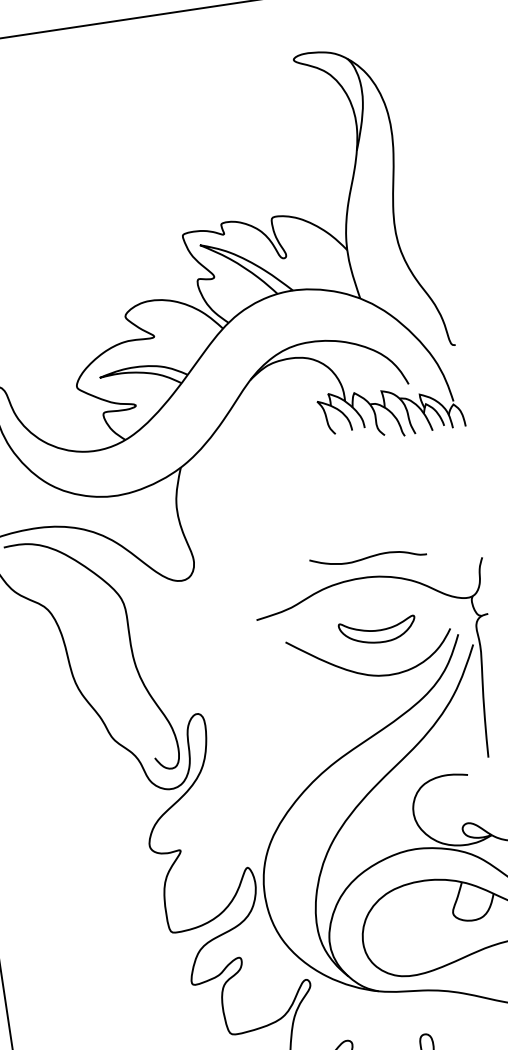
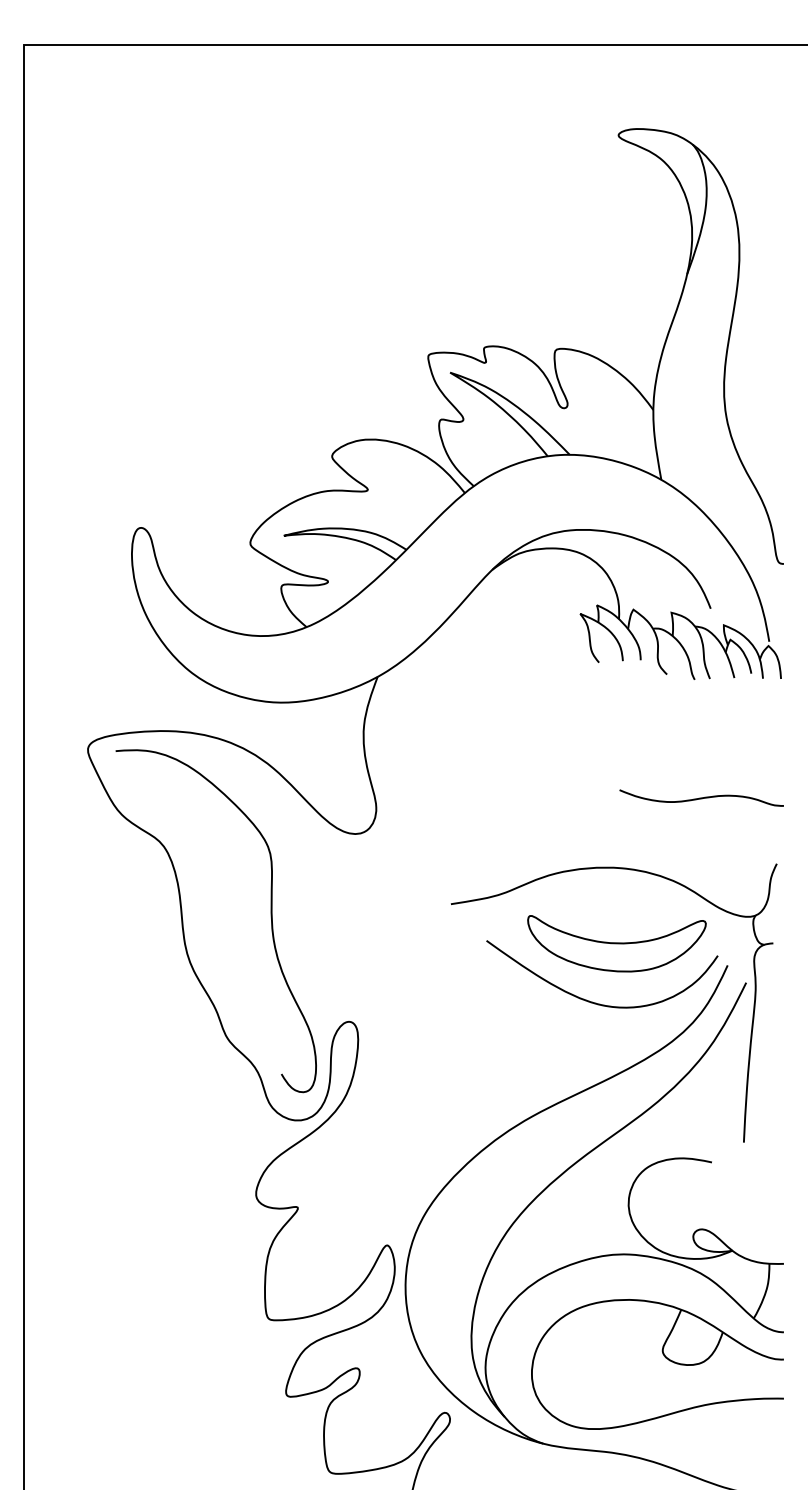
curve: (367, 556) -> (701, 797), moved
part: (377, 630) -> (616, 943), size x1.67

